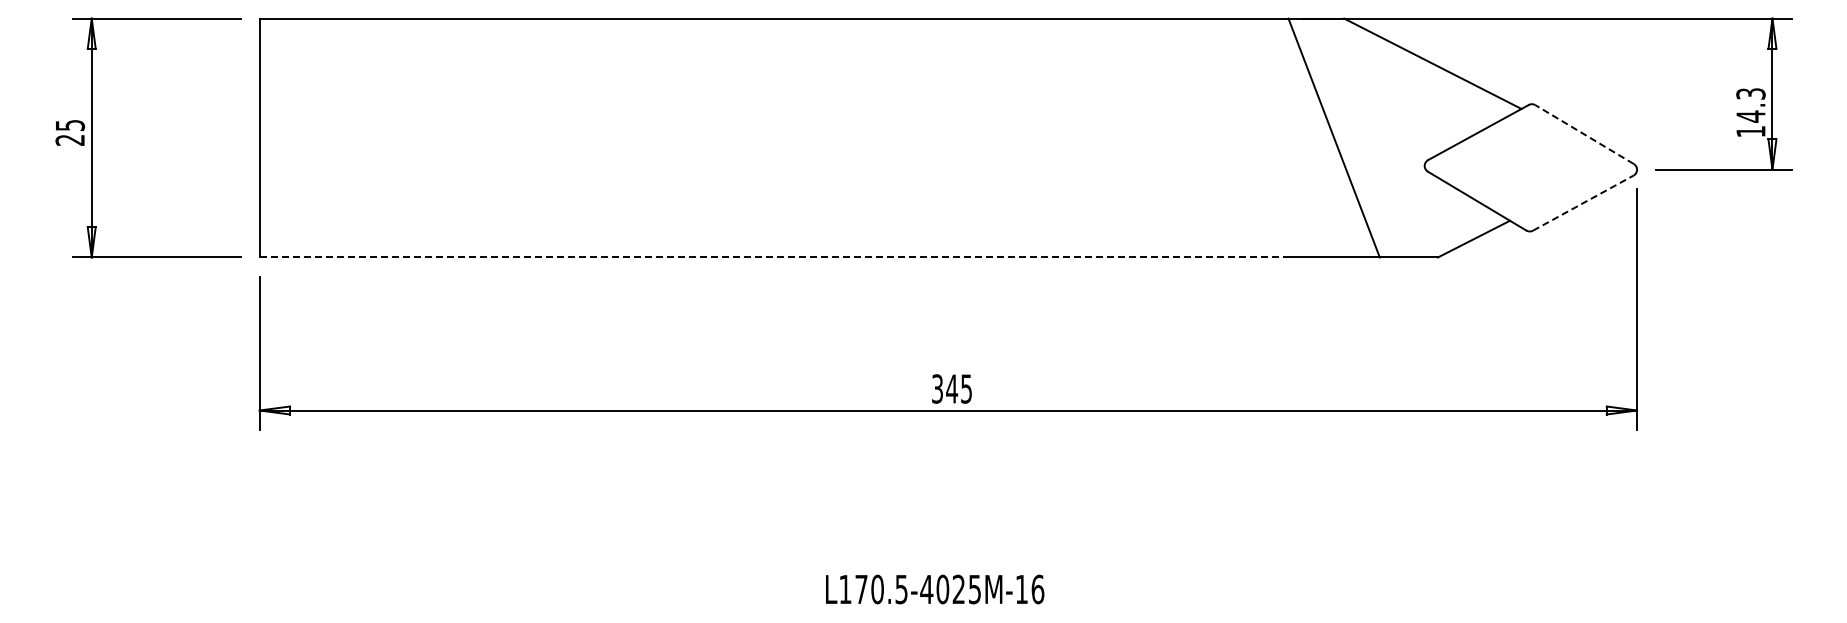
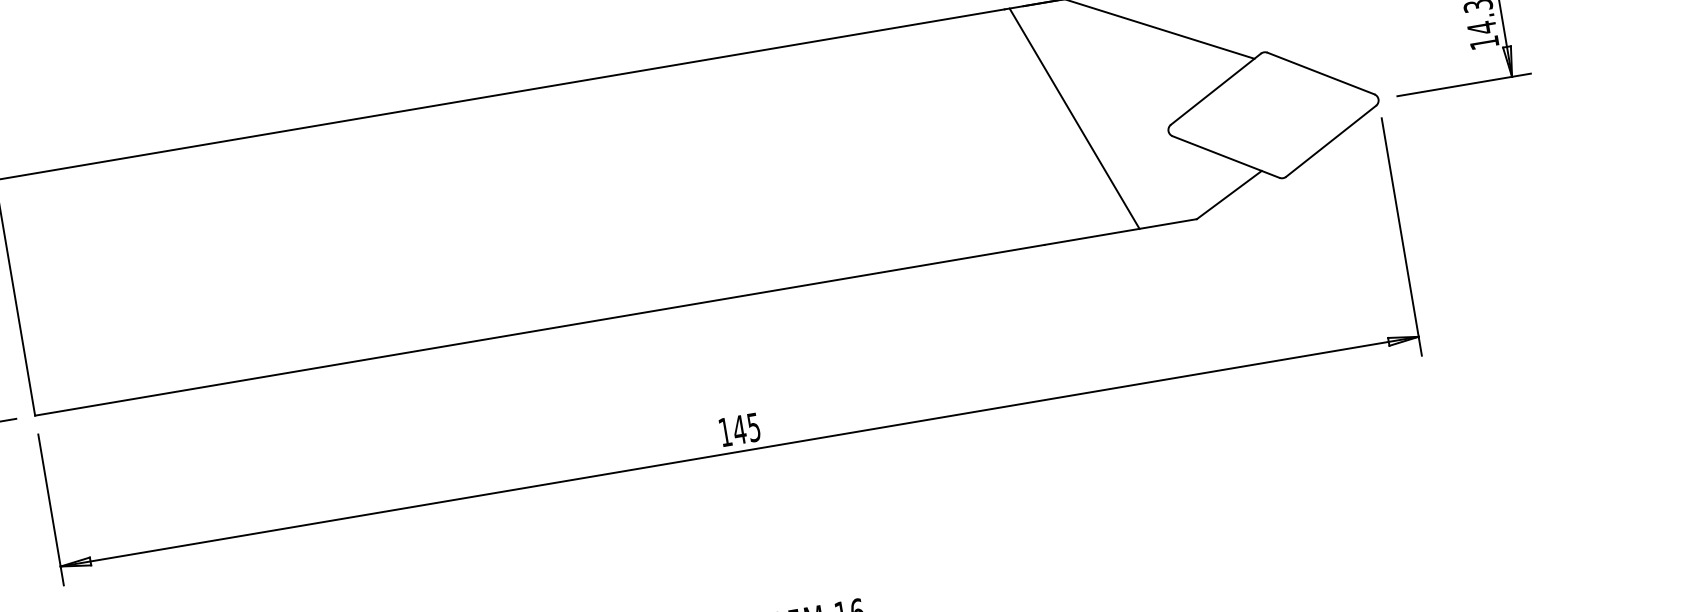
line: (1584, 134) -> (1320, 73), dashed -> solid
line: (1583, 202) -> (1331, 140), dashed -> solid
line: (771, 257) -> (539, 330), dashed -> solid
text: (937, 388) -> (725, 431), 345 -> 145

